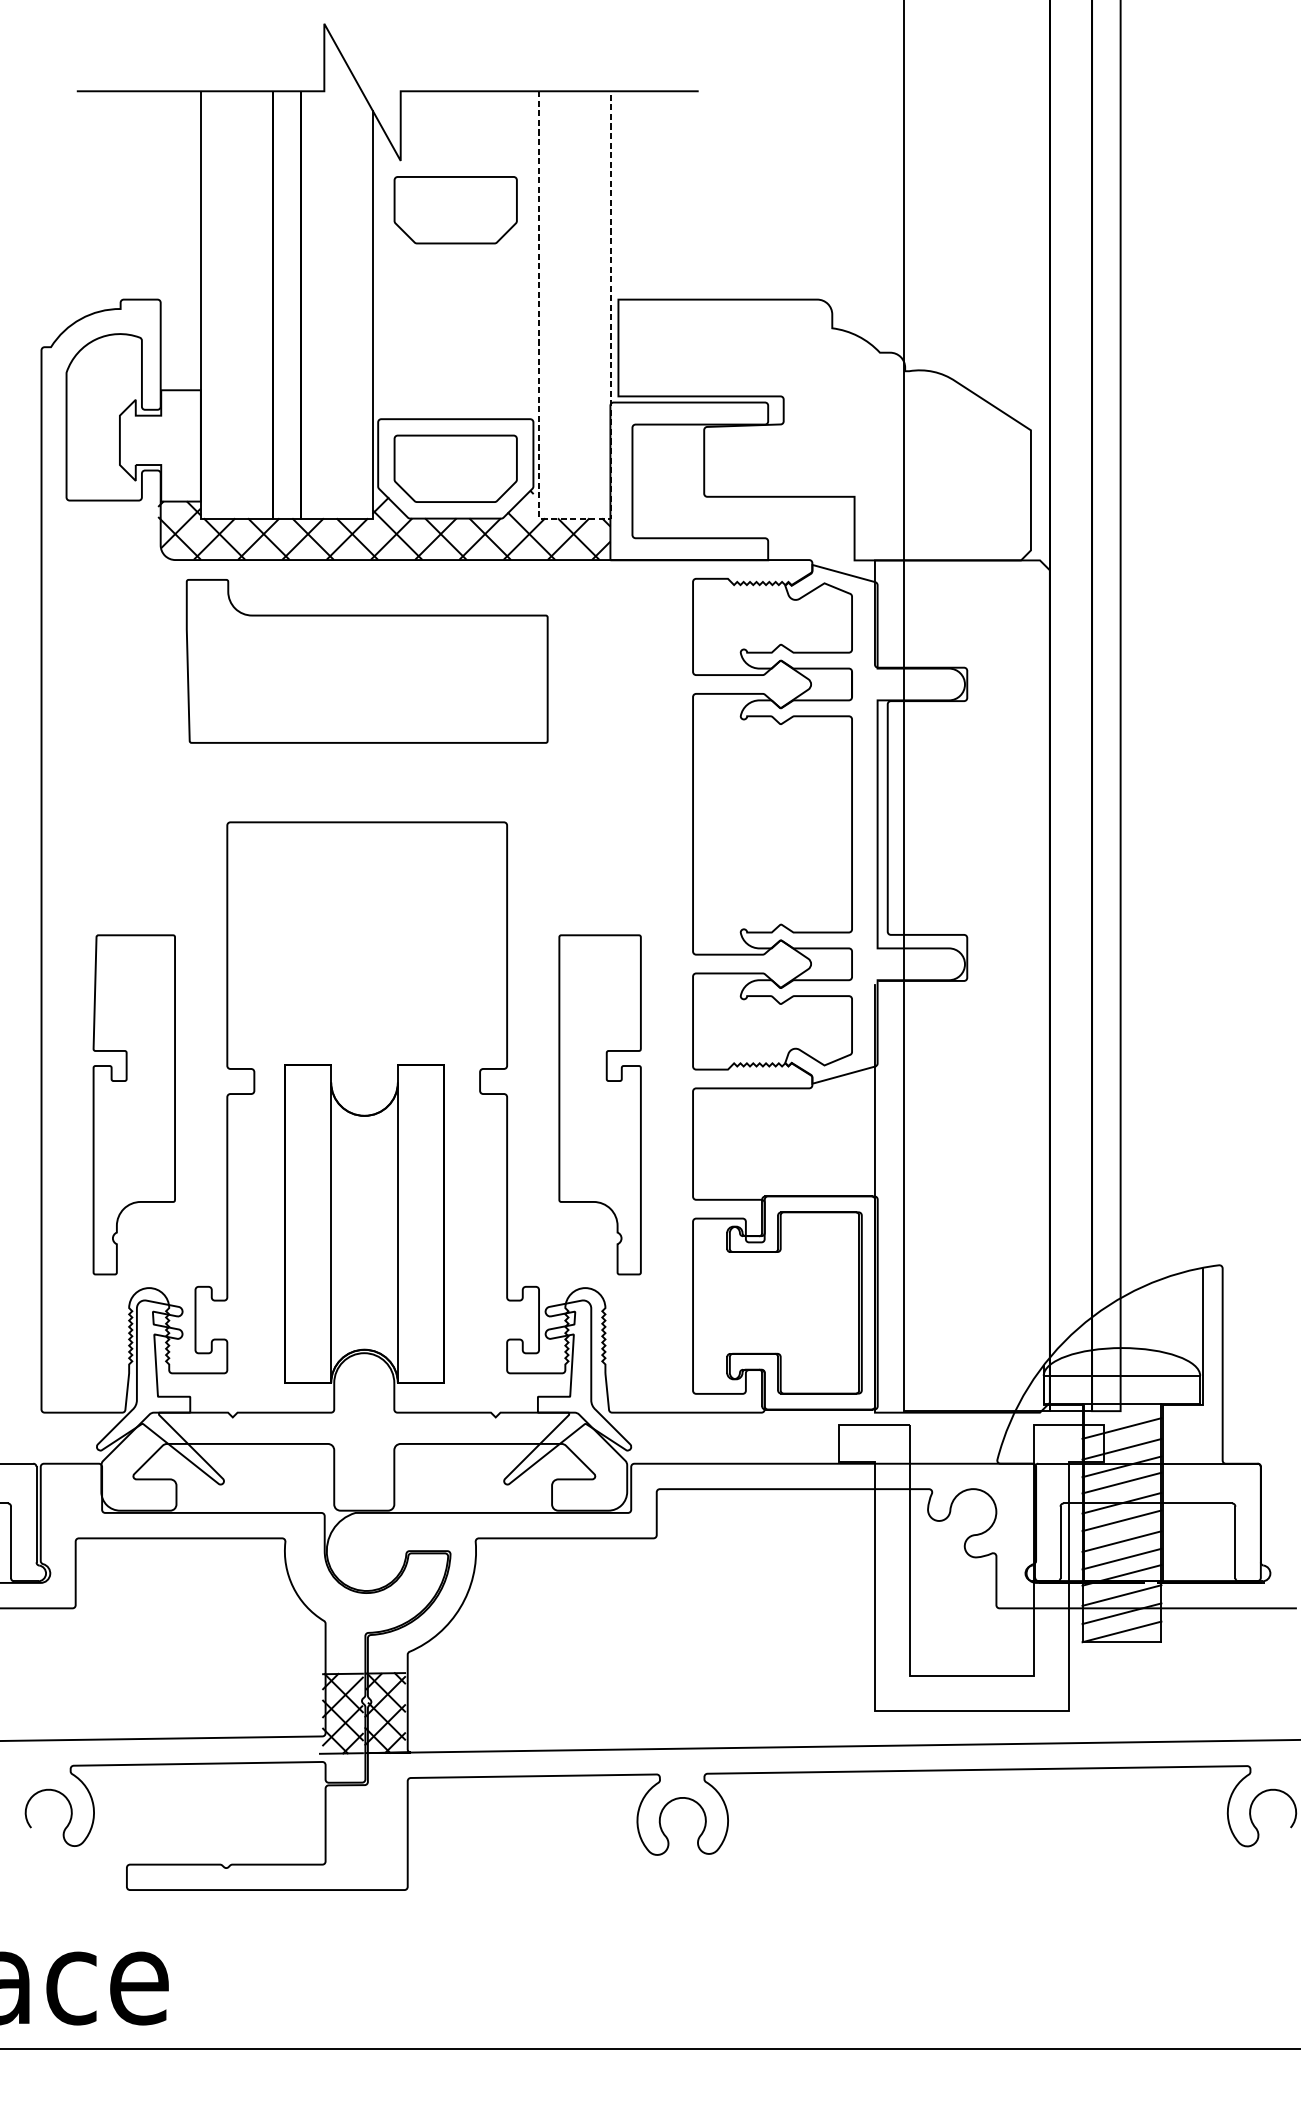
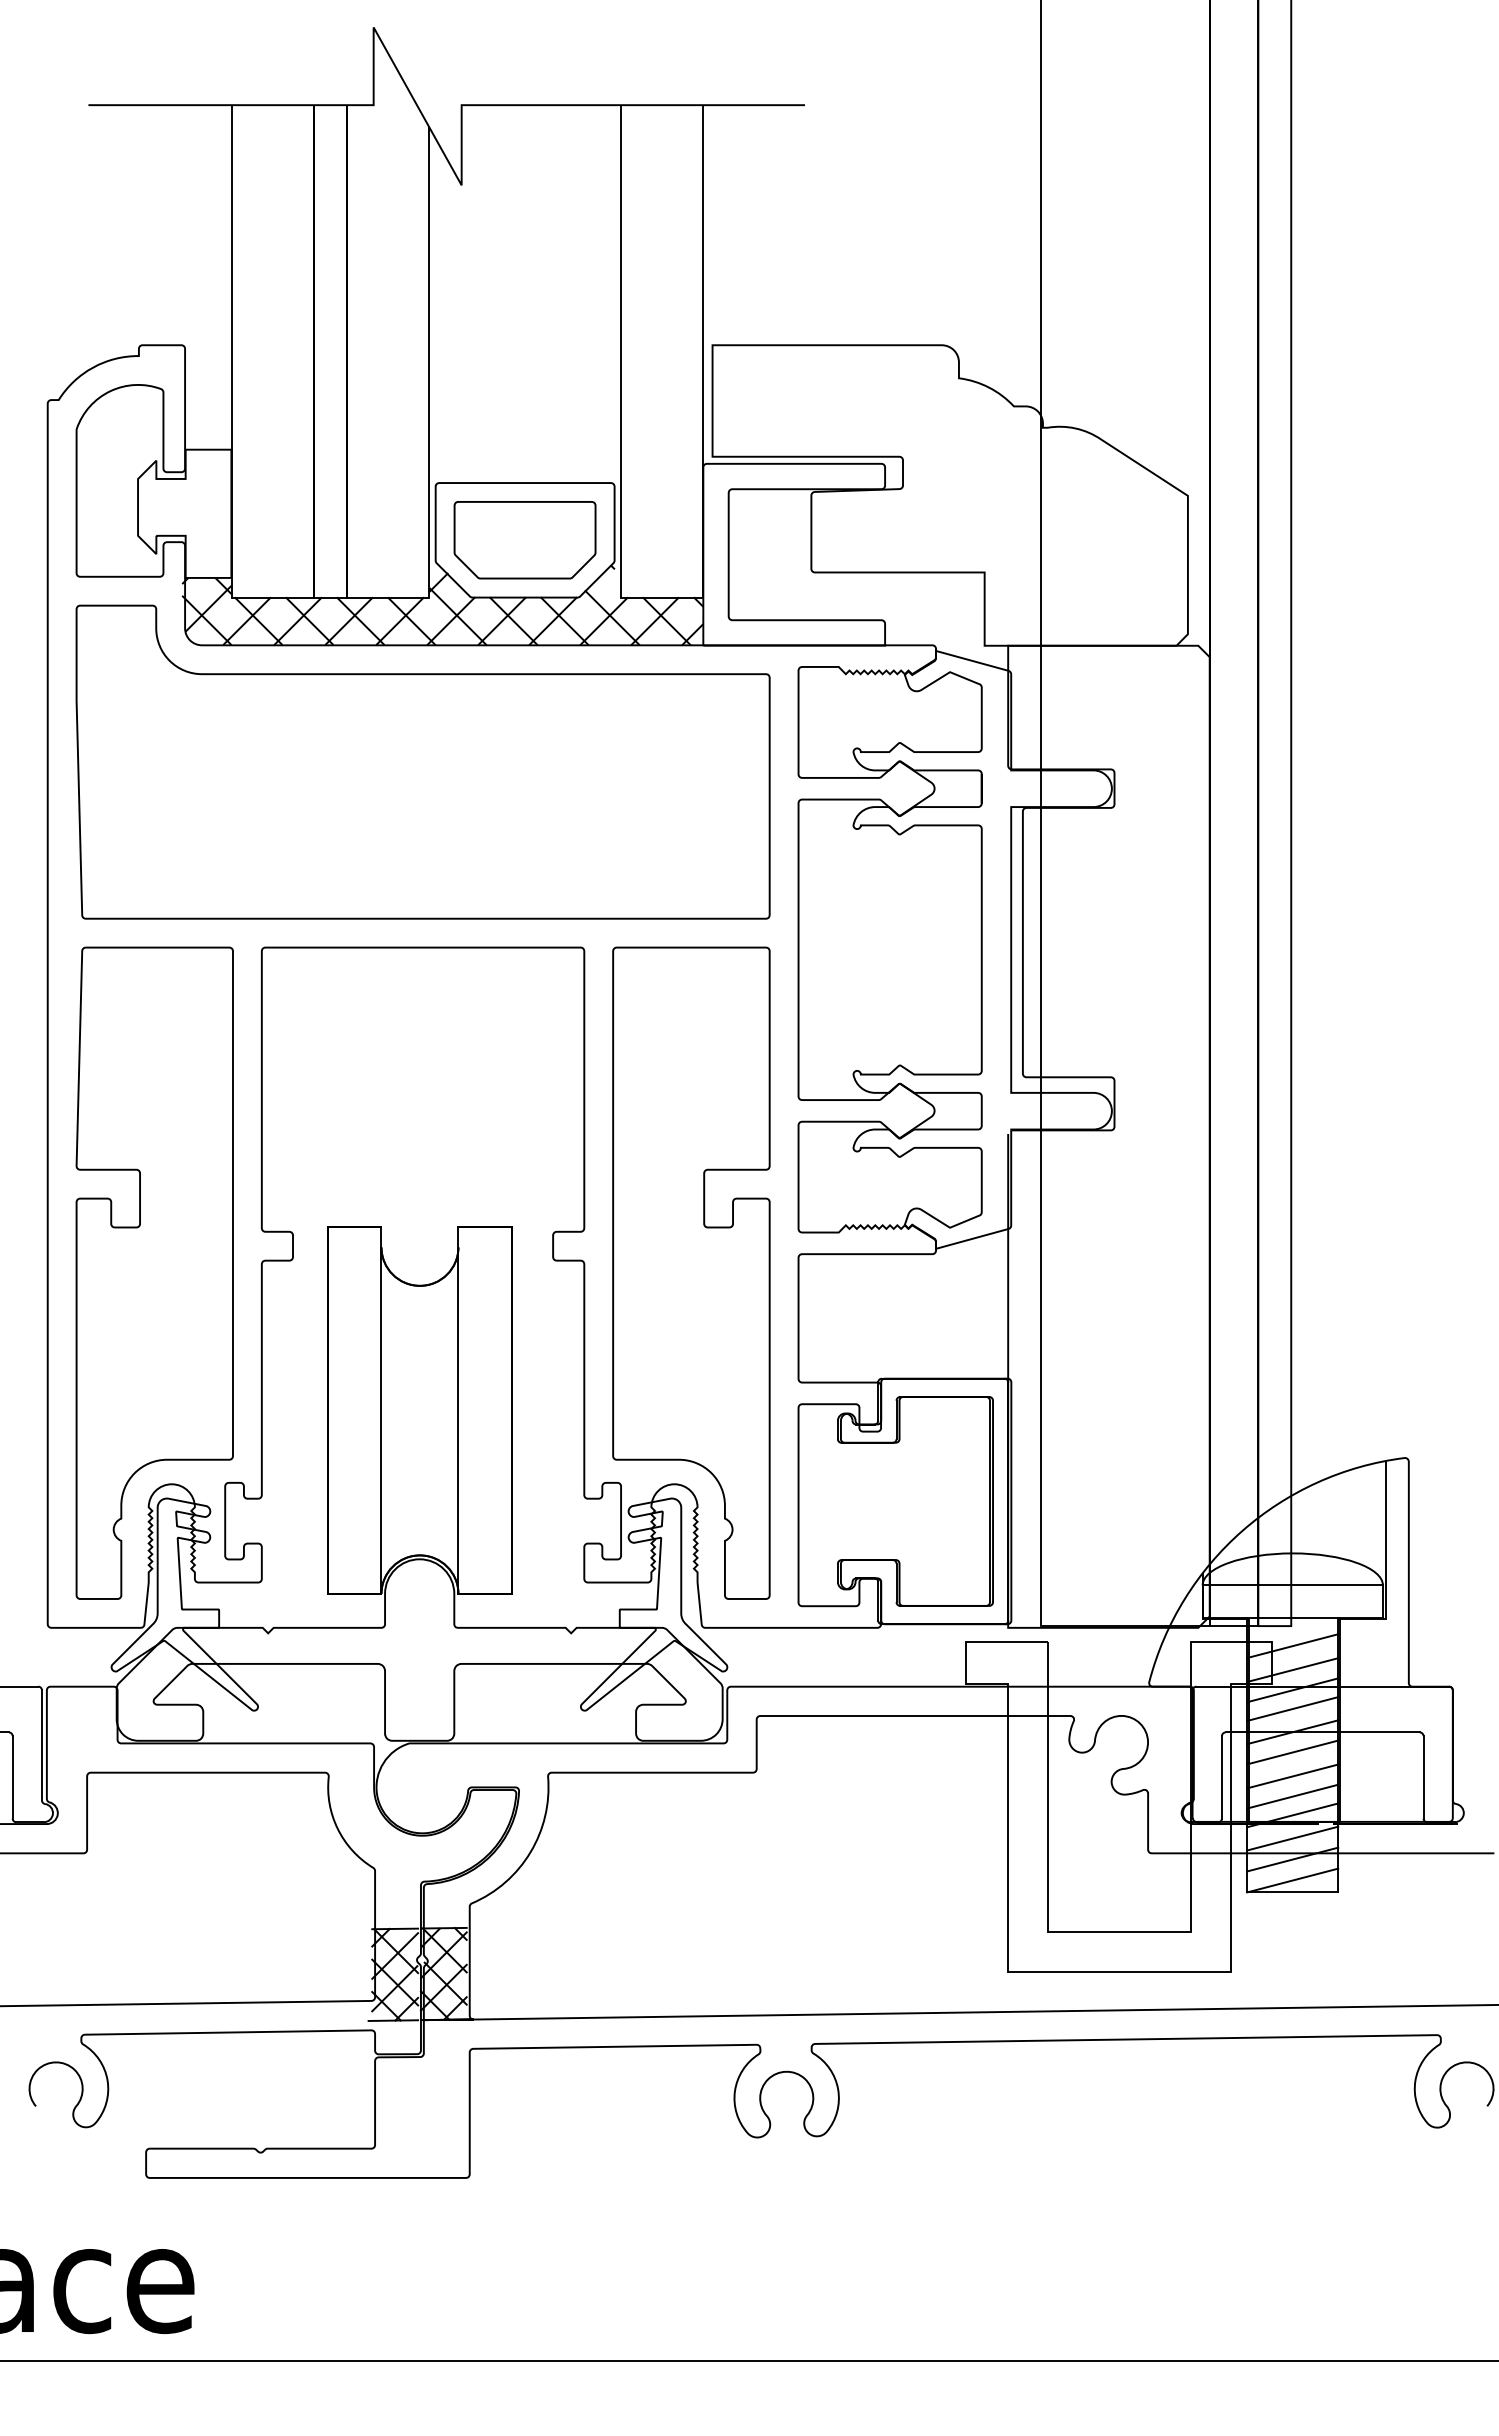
part: (455, 210) -> (524, 242), removed
line: (575, 518) -> (662, 597), dashed -> solid
part: (366, 660) -> (422, 761), size x1.67
part: (134, 1104) -> (154, 1272), size x1.67
part: (600, 1104) -> (691, 1272), size x1.67

